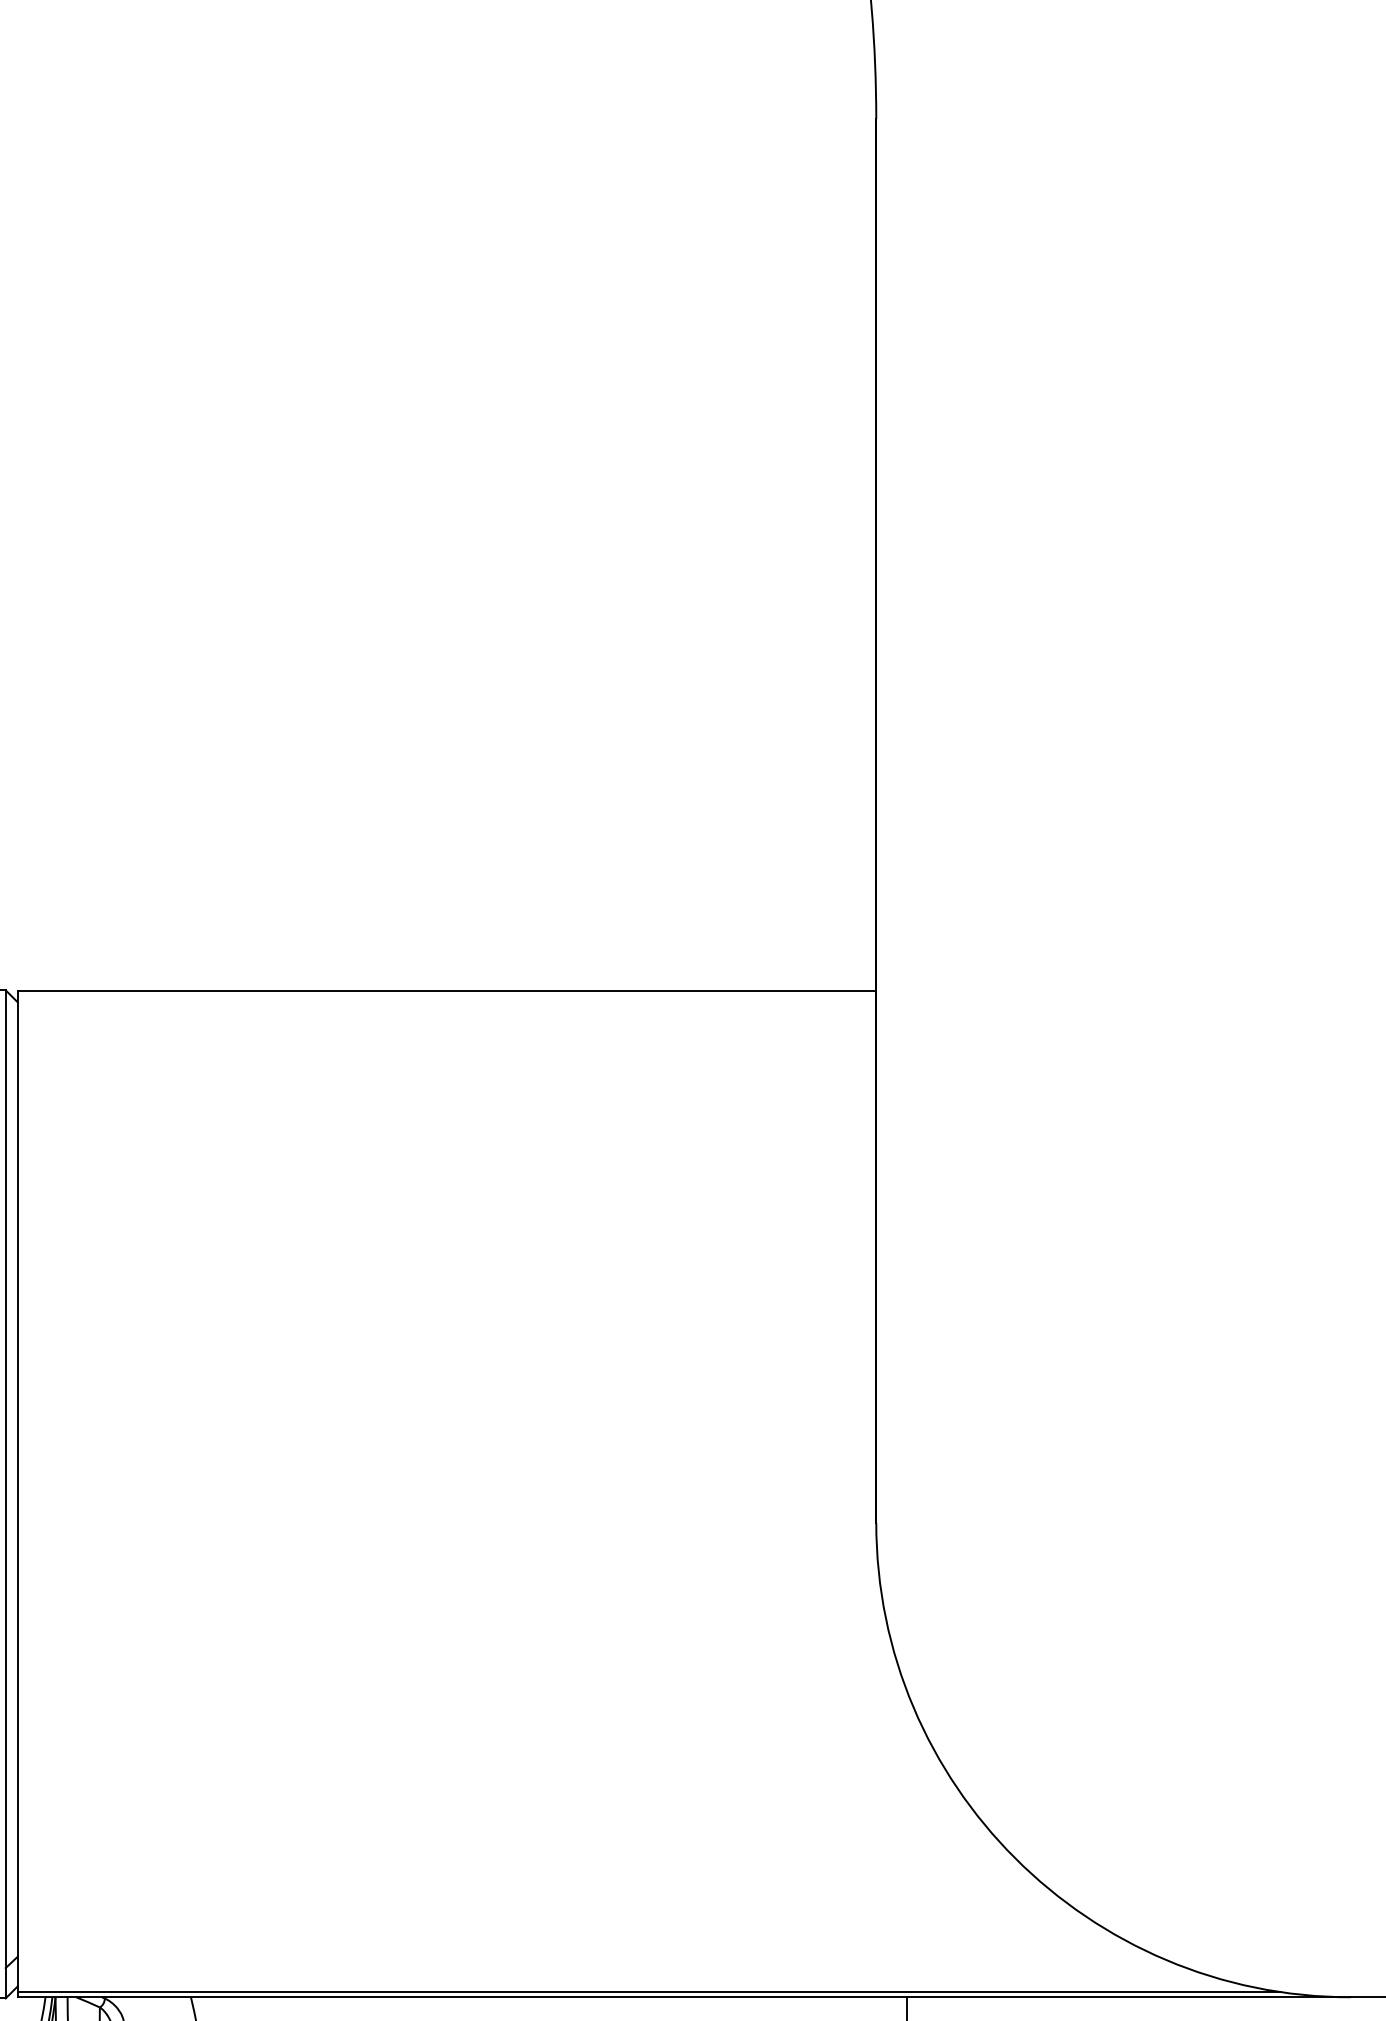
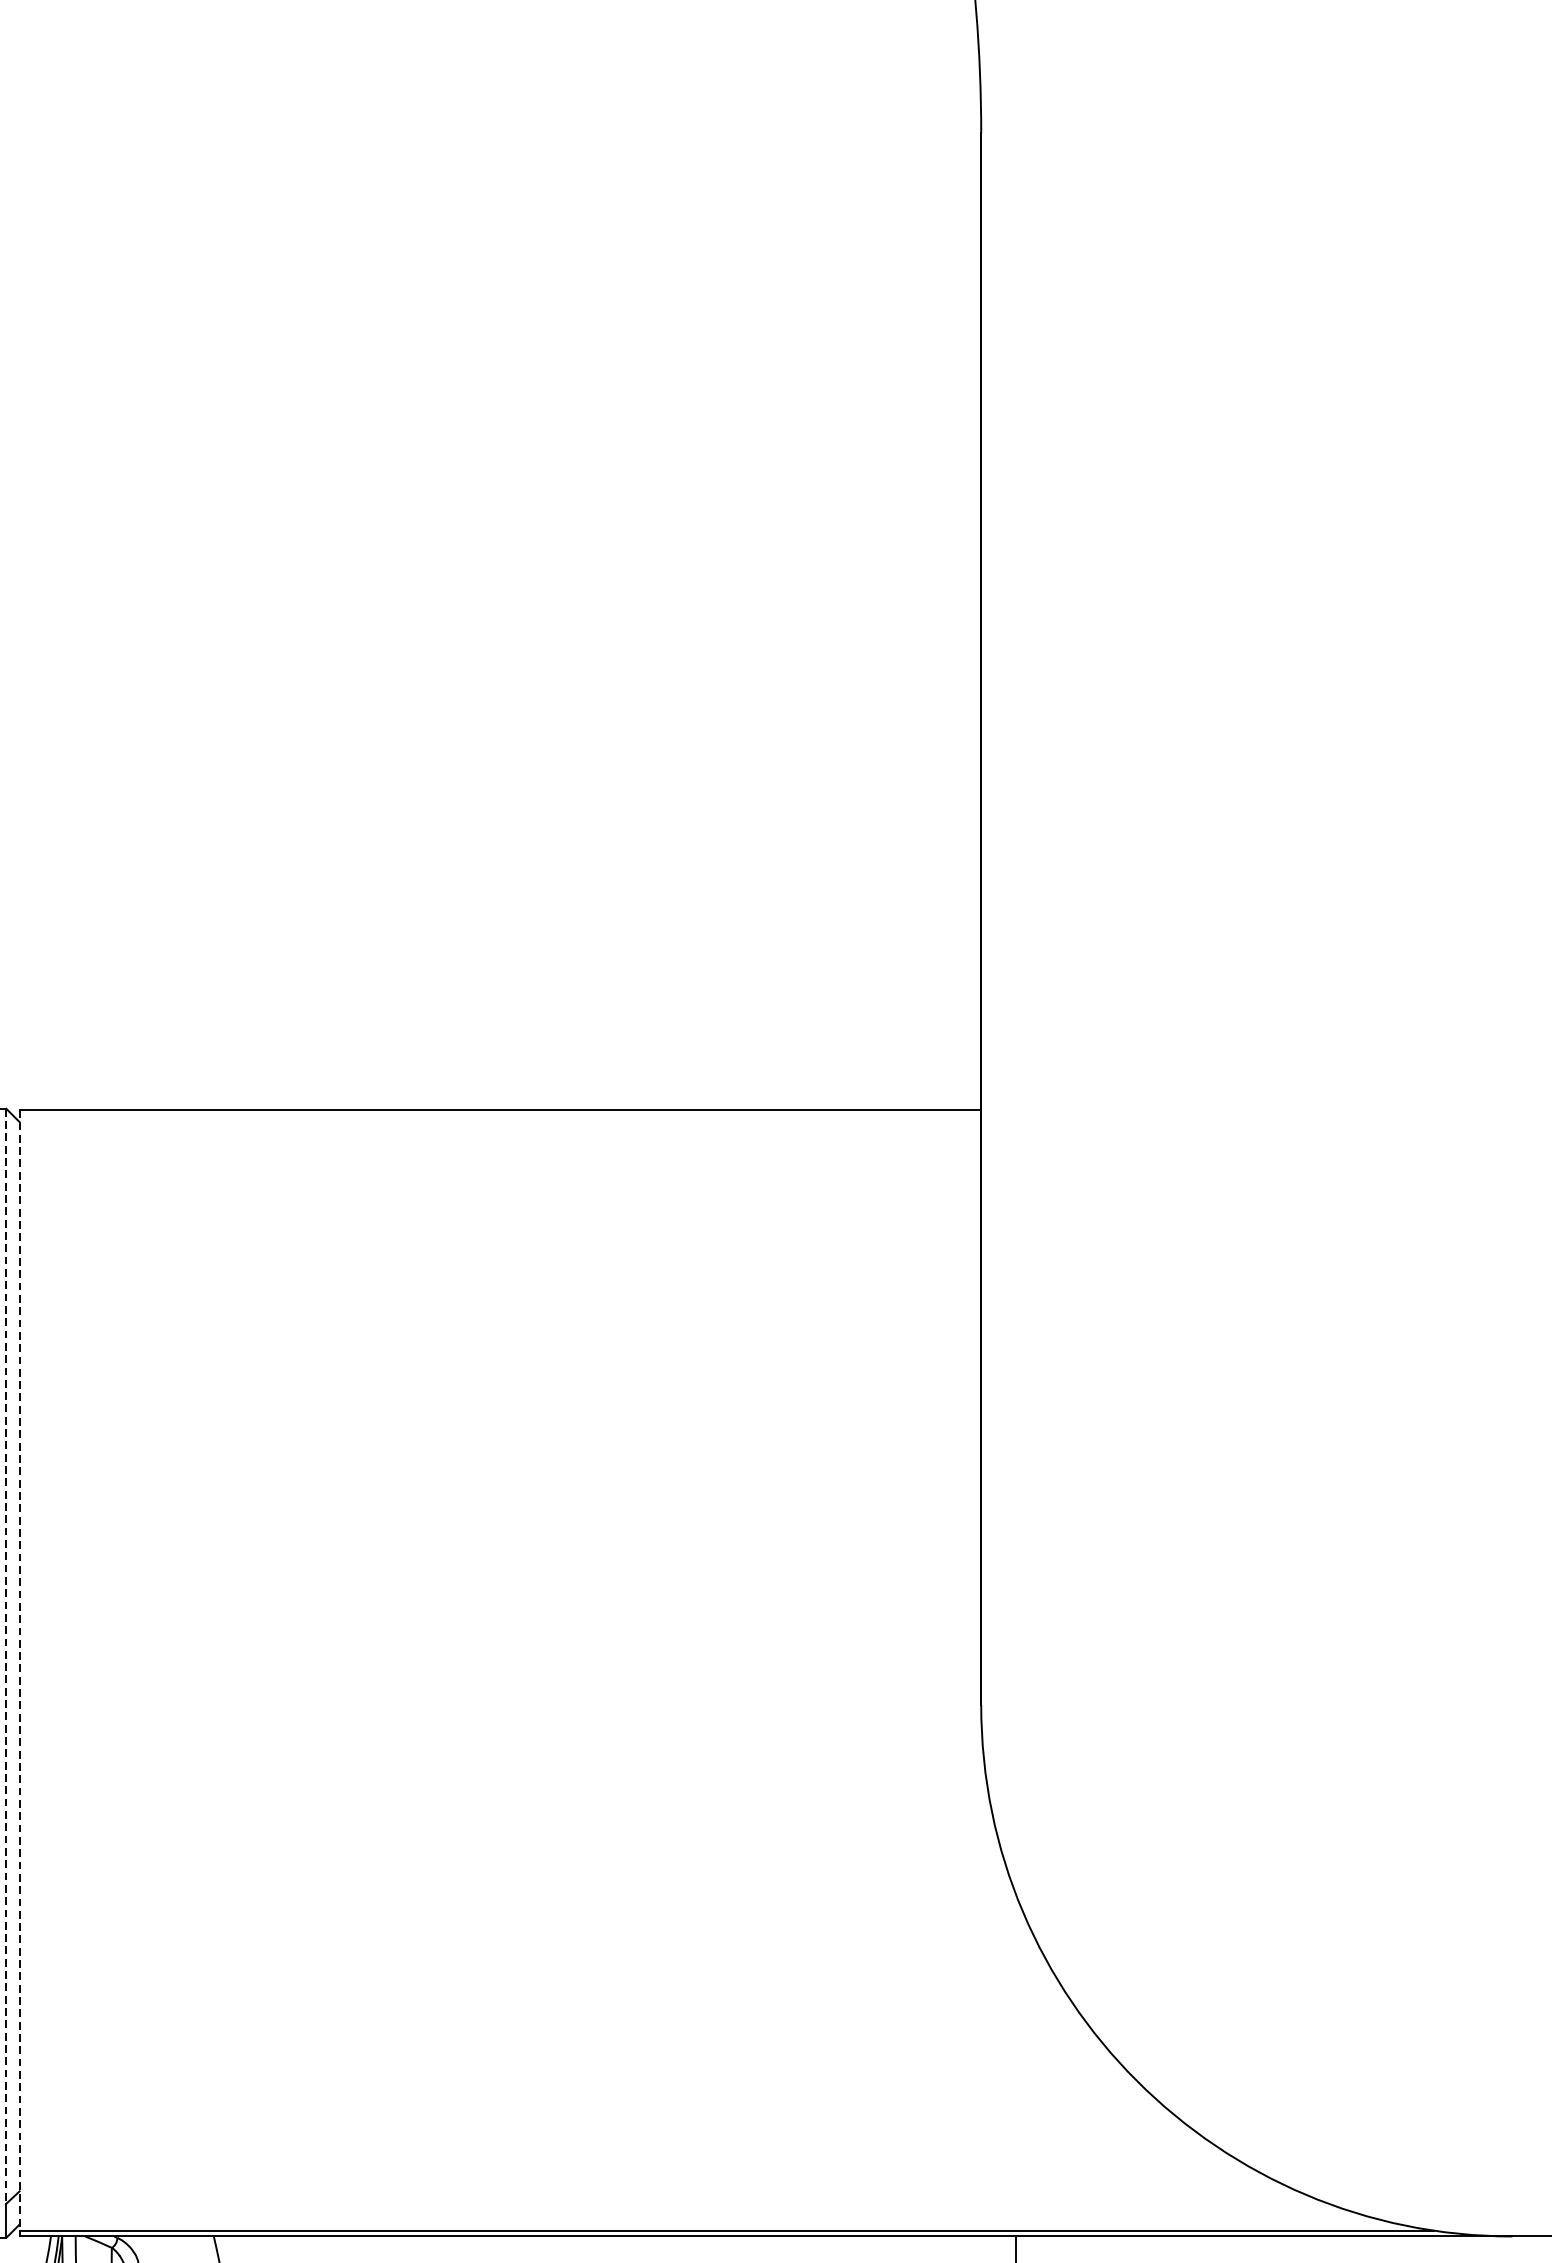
line: (5, 1479) -> (6, 1656), solid -> dashed
line: (17, 1492) -> (19, 1671), solid -> dashed

